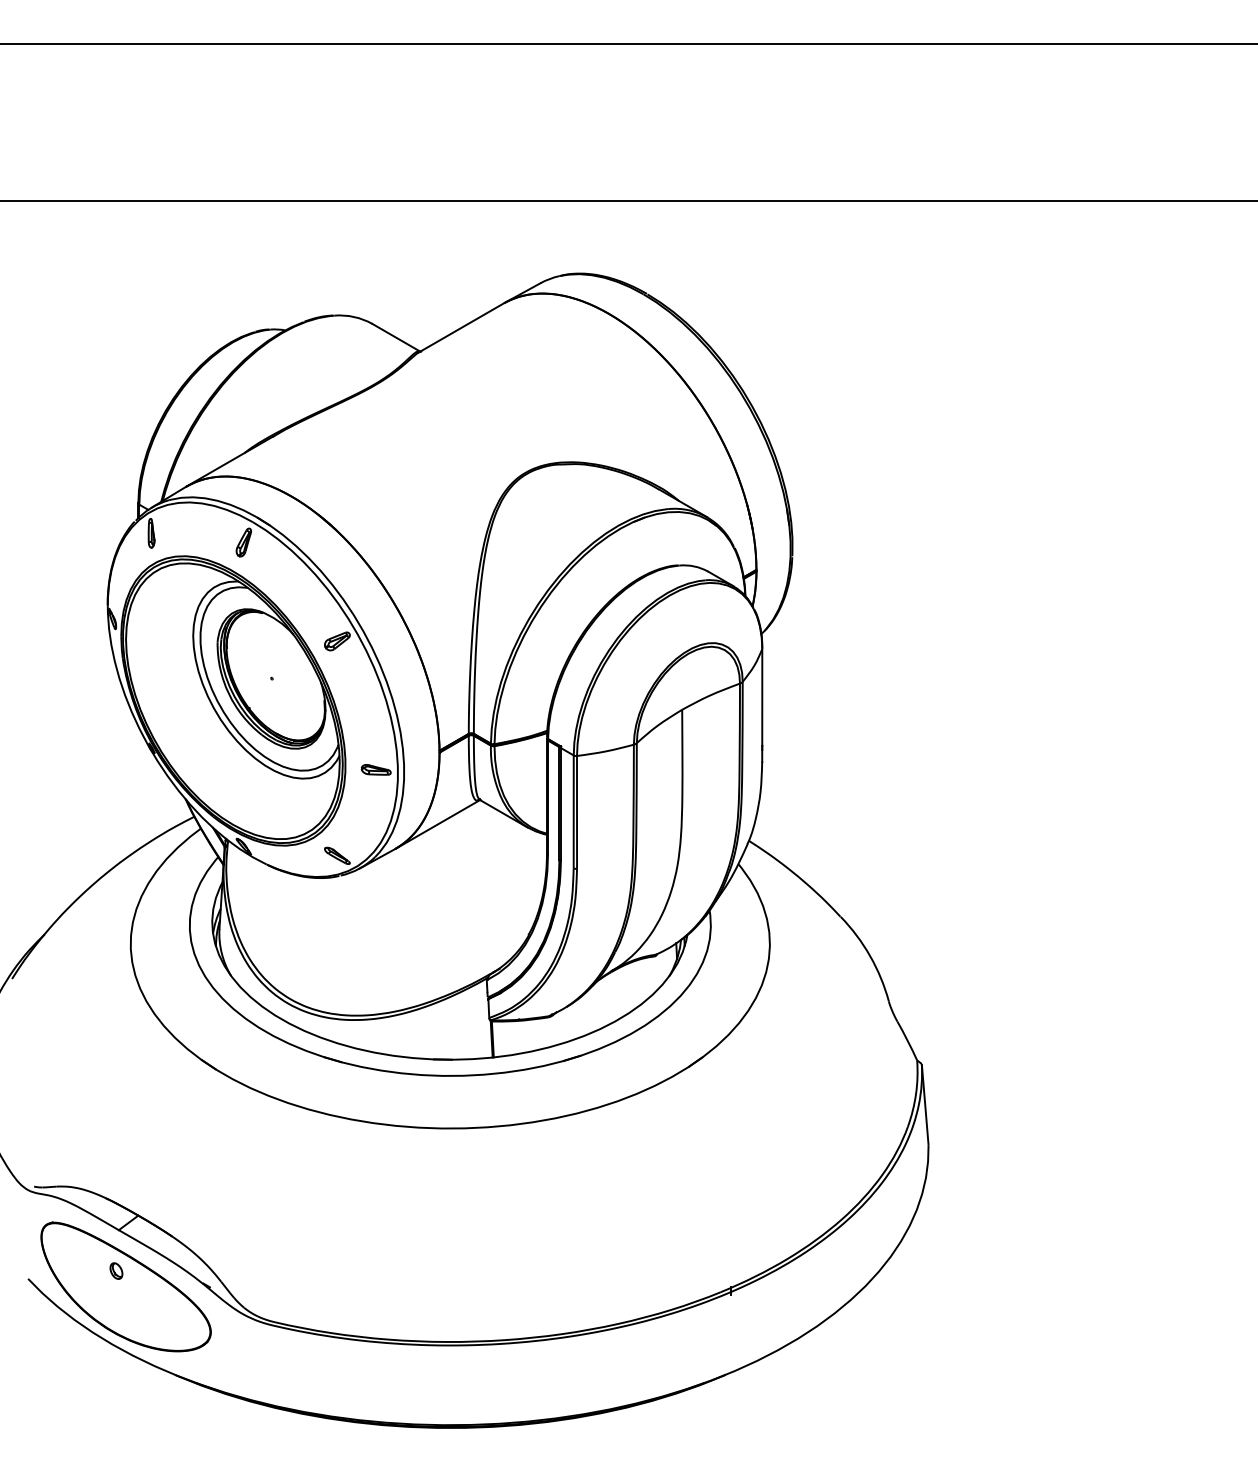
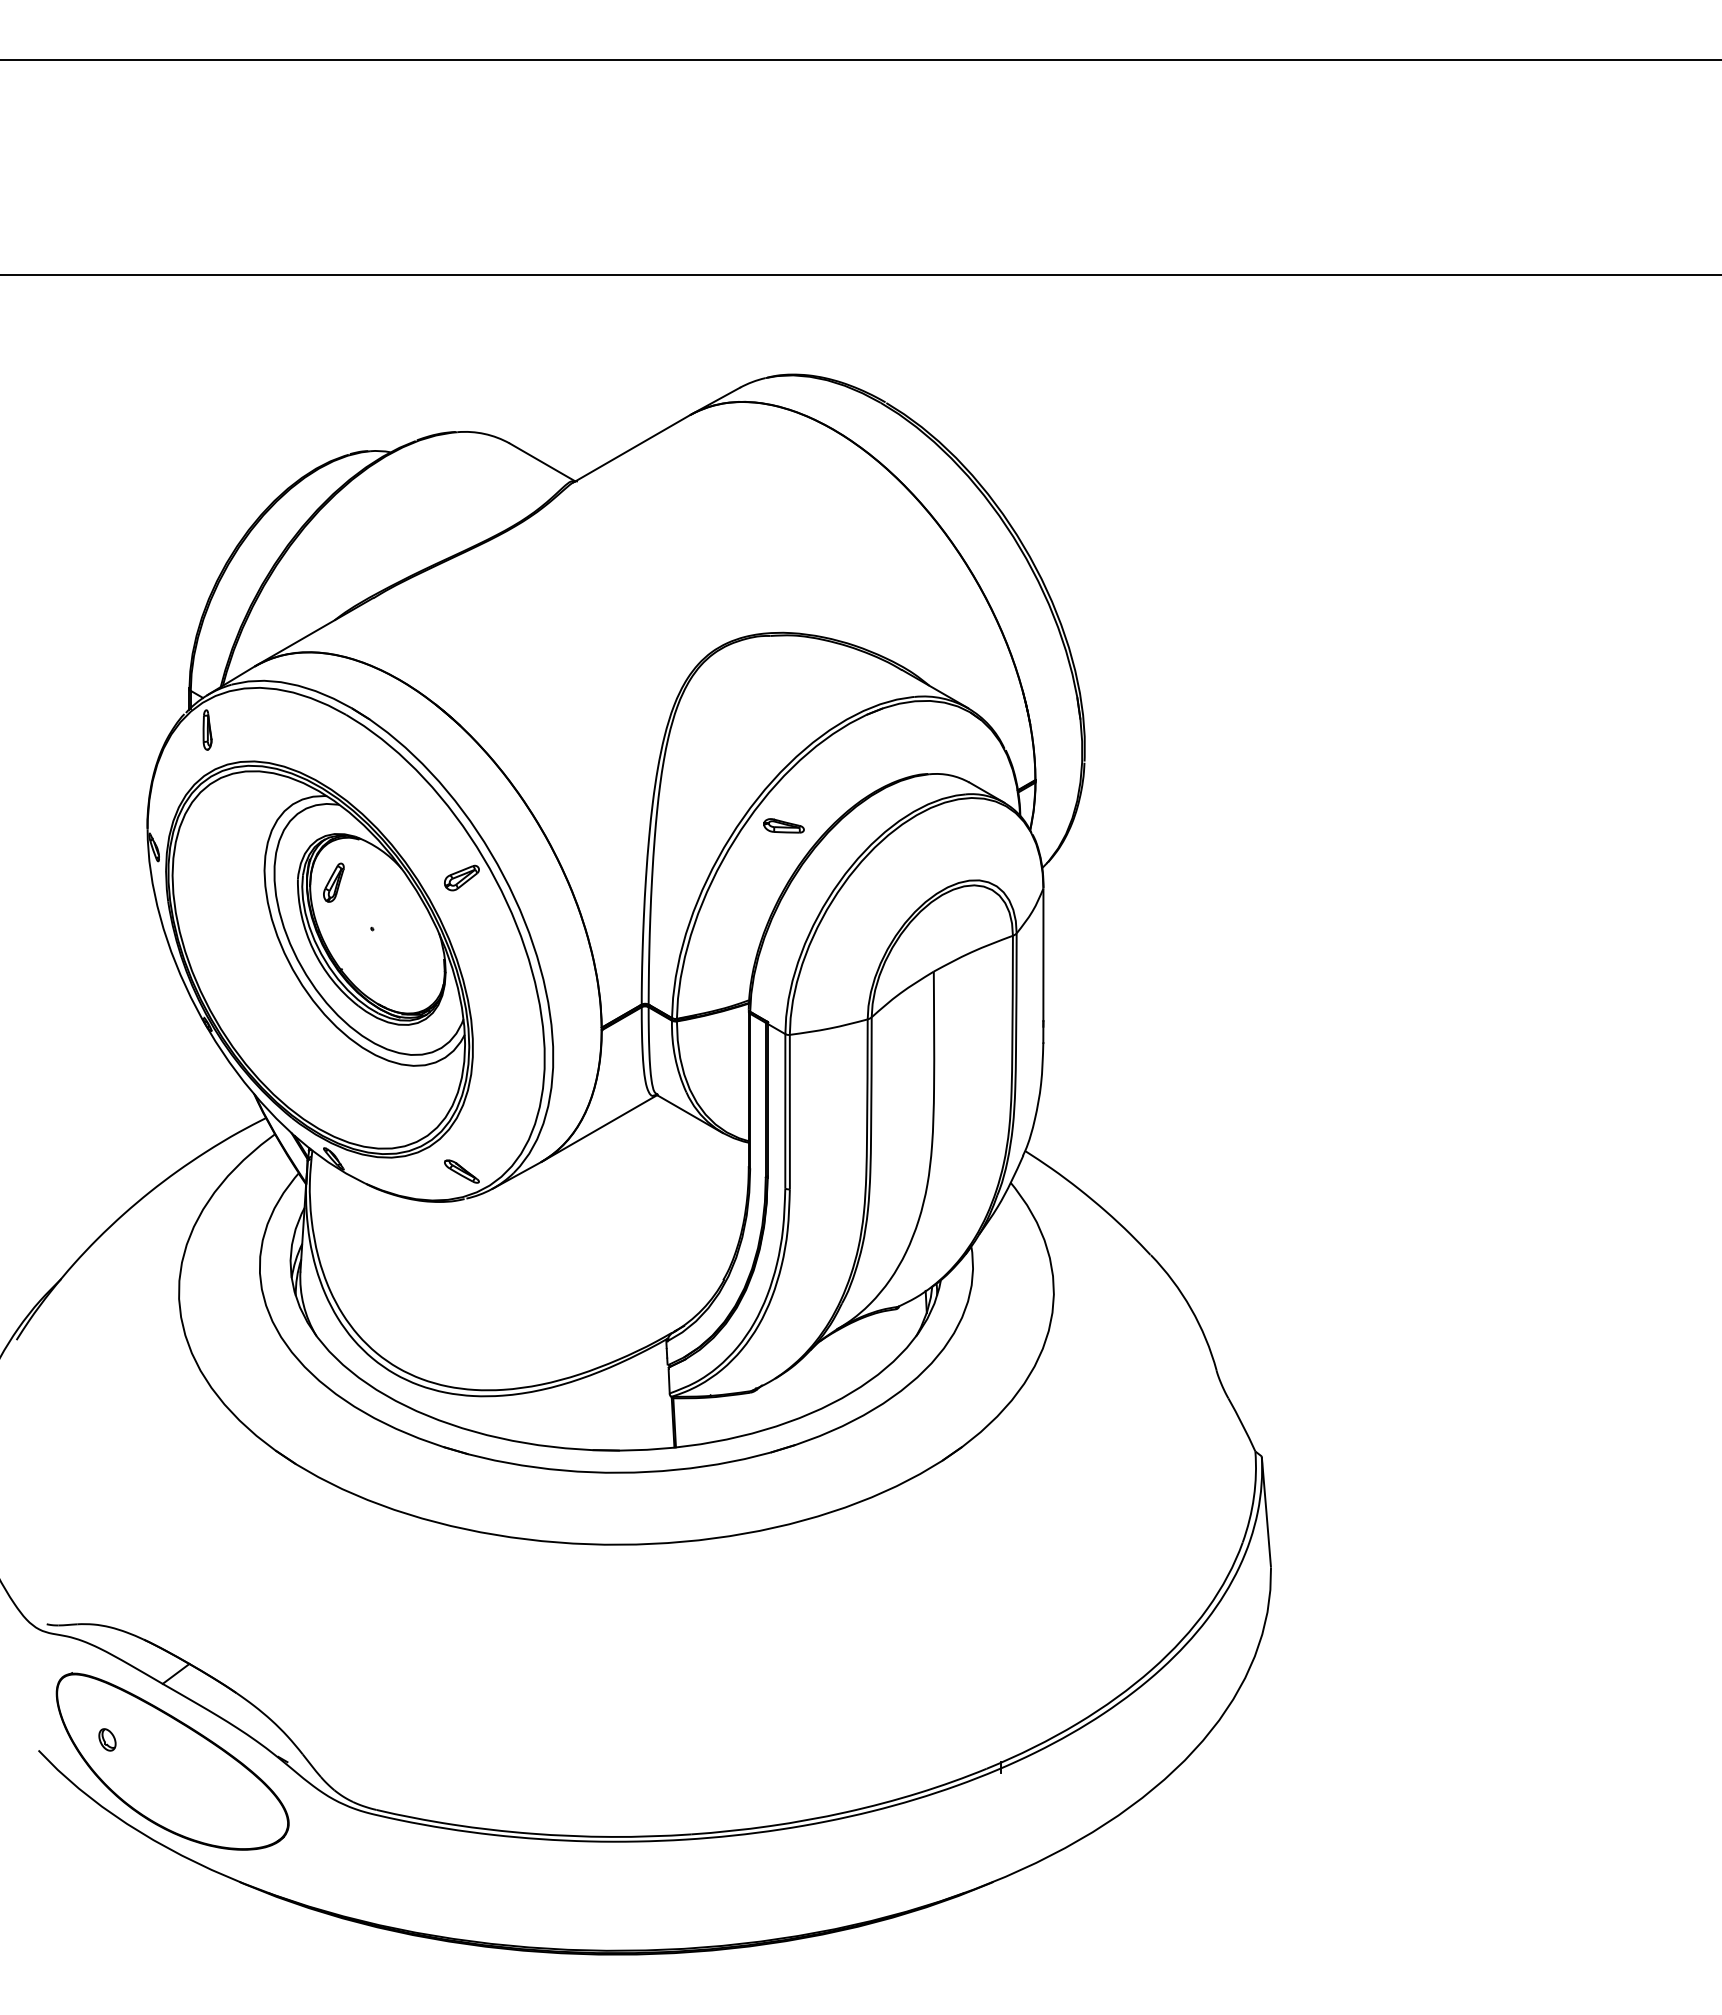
part: (243, 542) -> (333, 882), moved
part: (375, 769) -> (783, 825), moved
part: (116, 1270) -> (107, 1739), moved

